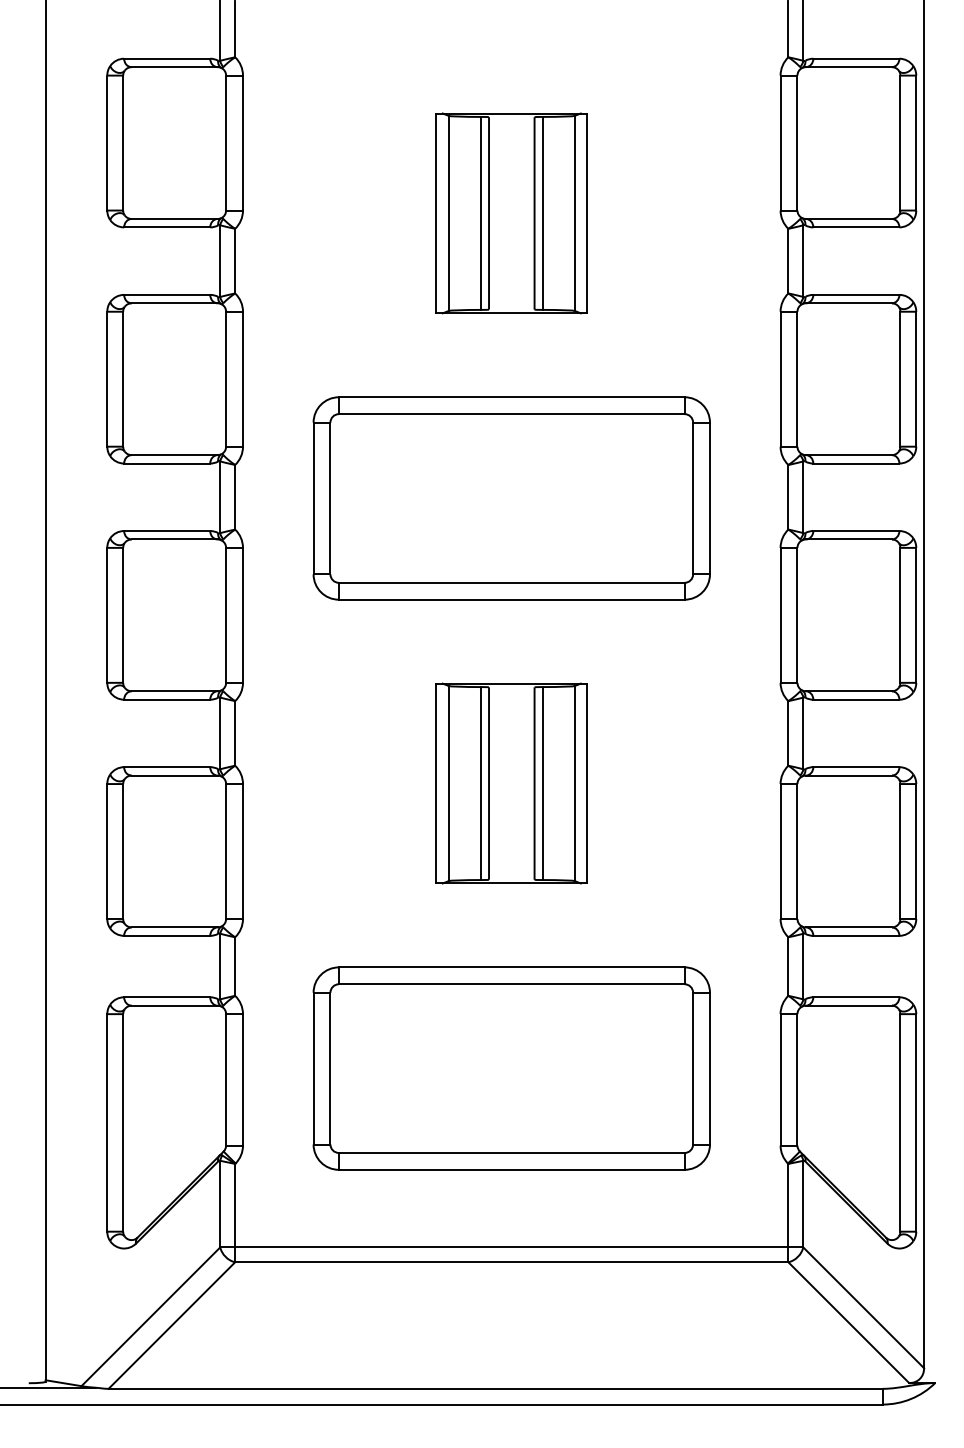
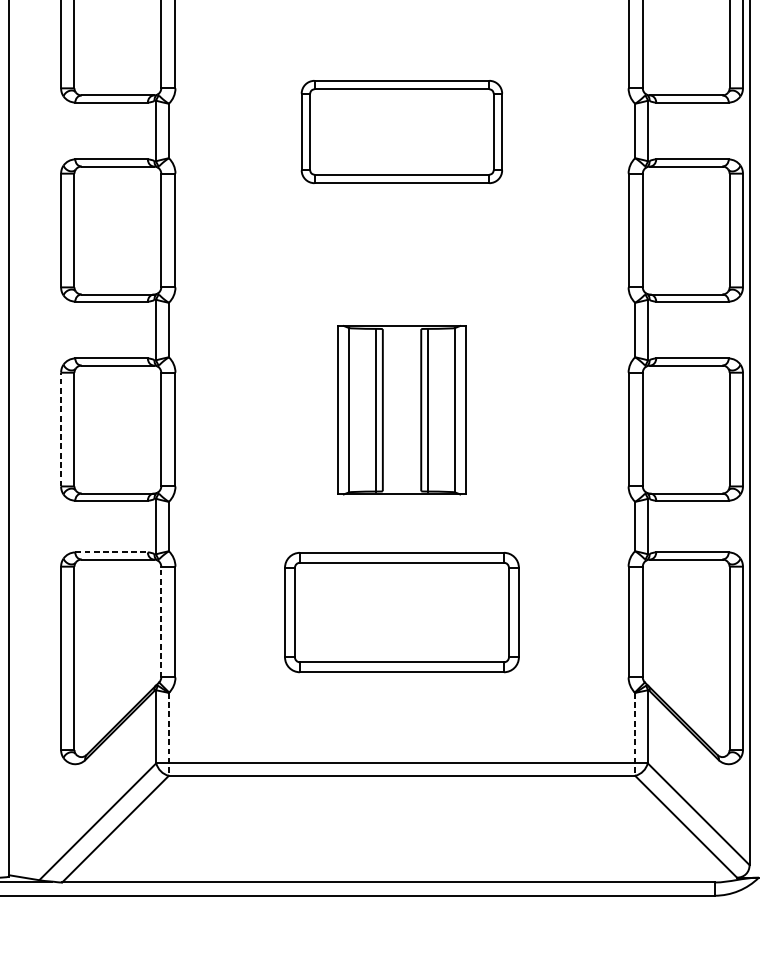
part: (511, 498) -> (401, 132), size x0.6
part: (511, 783) -> (401, 410), moved
line: (107, 851) -> (61, 429), solid -> dashed
line: (167, 997) -> (111, 552), solid -> dashed
part: (511, 1068) -> (401, 612), size x0.7
line: (226, 1079) -> (161, 621), solid -> dashed
line: (235, 1213) -> (169, 734), solid -> dashed
line: (788, 1213) -> (635, 734), solid -> dashed

